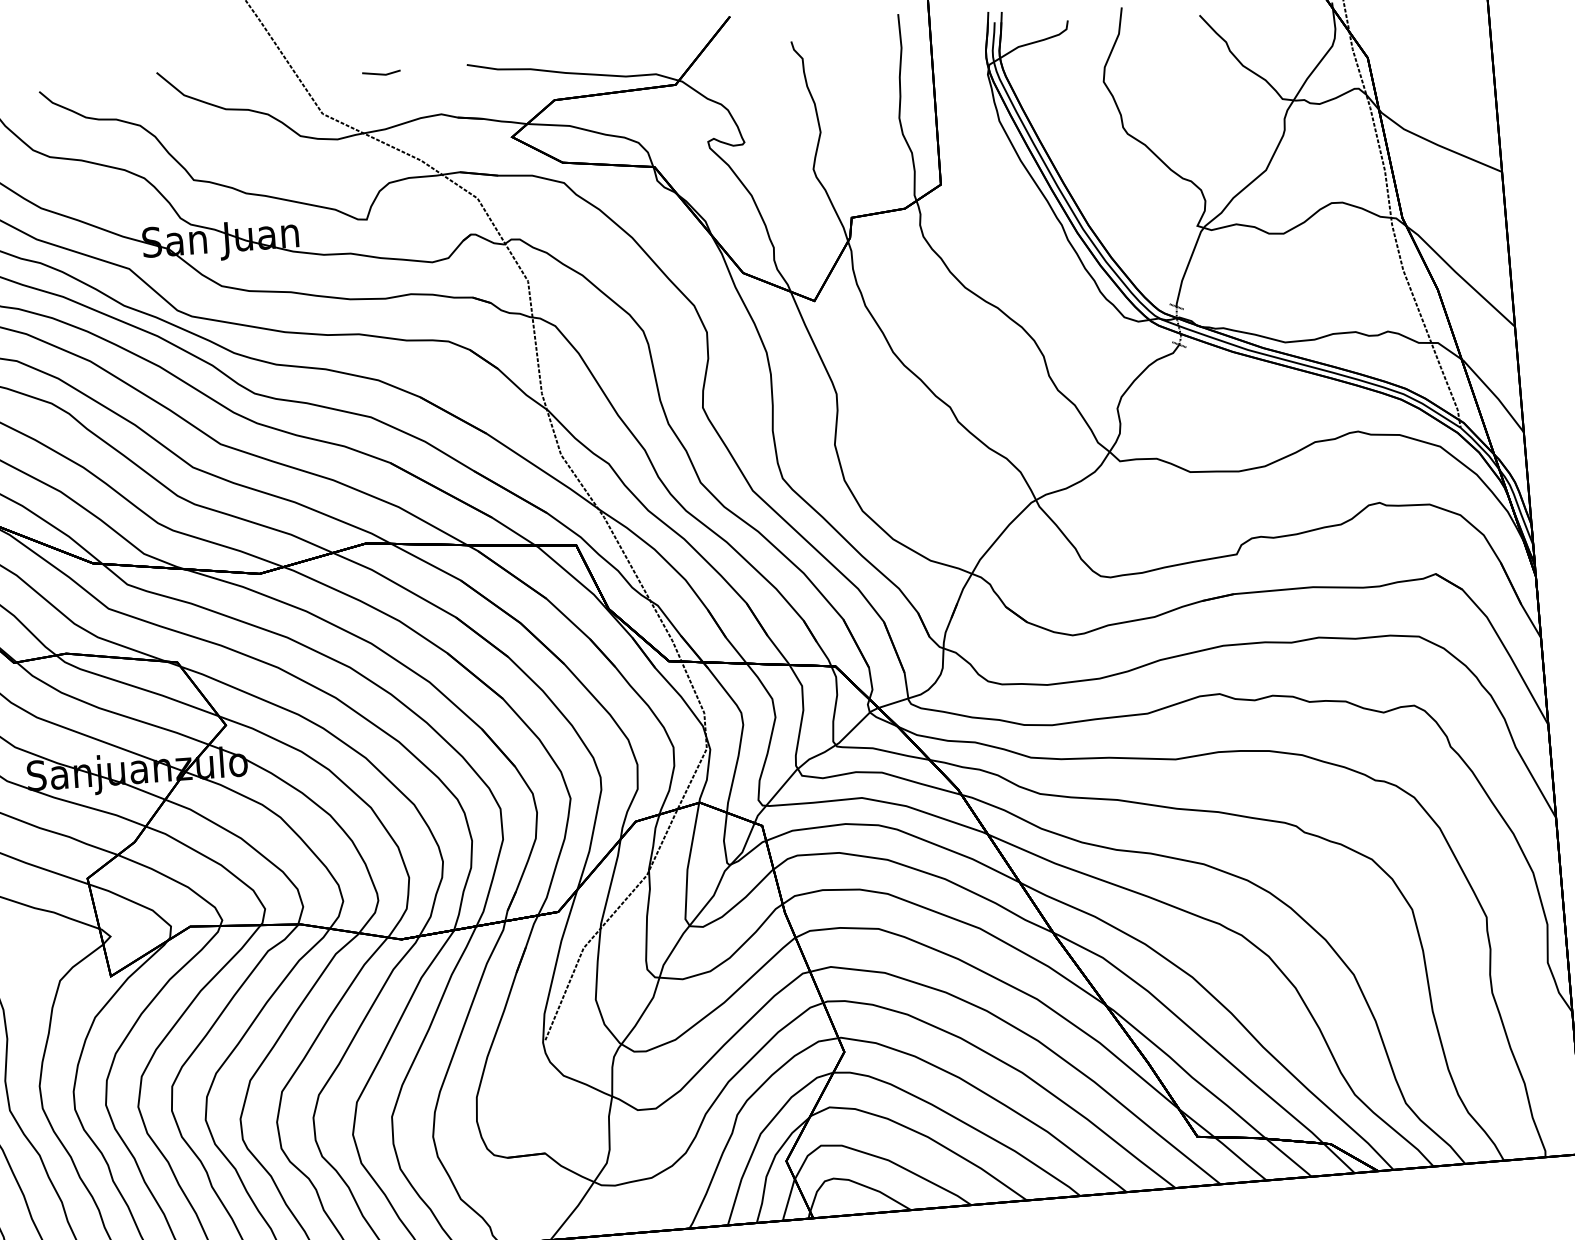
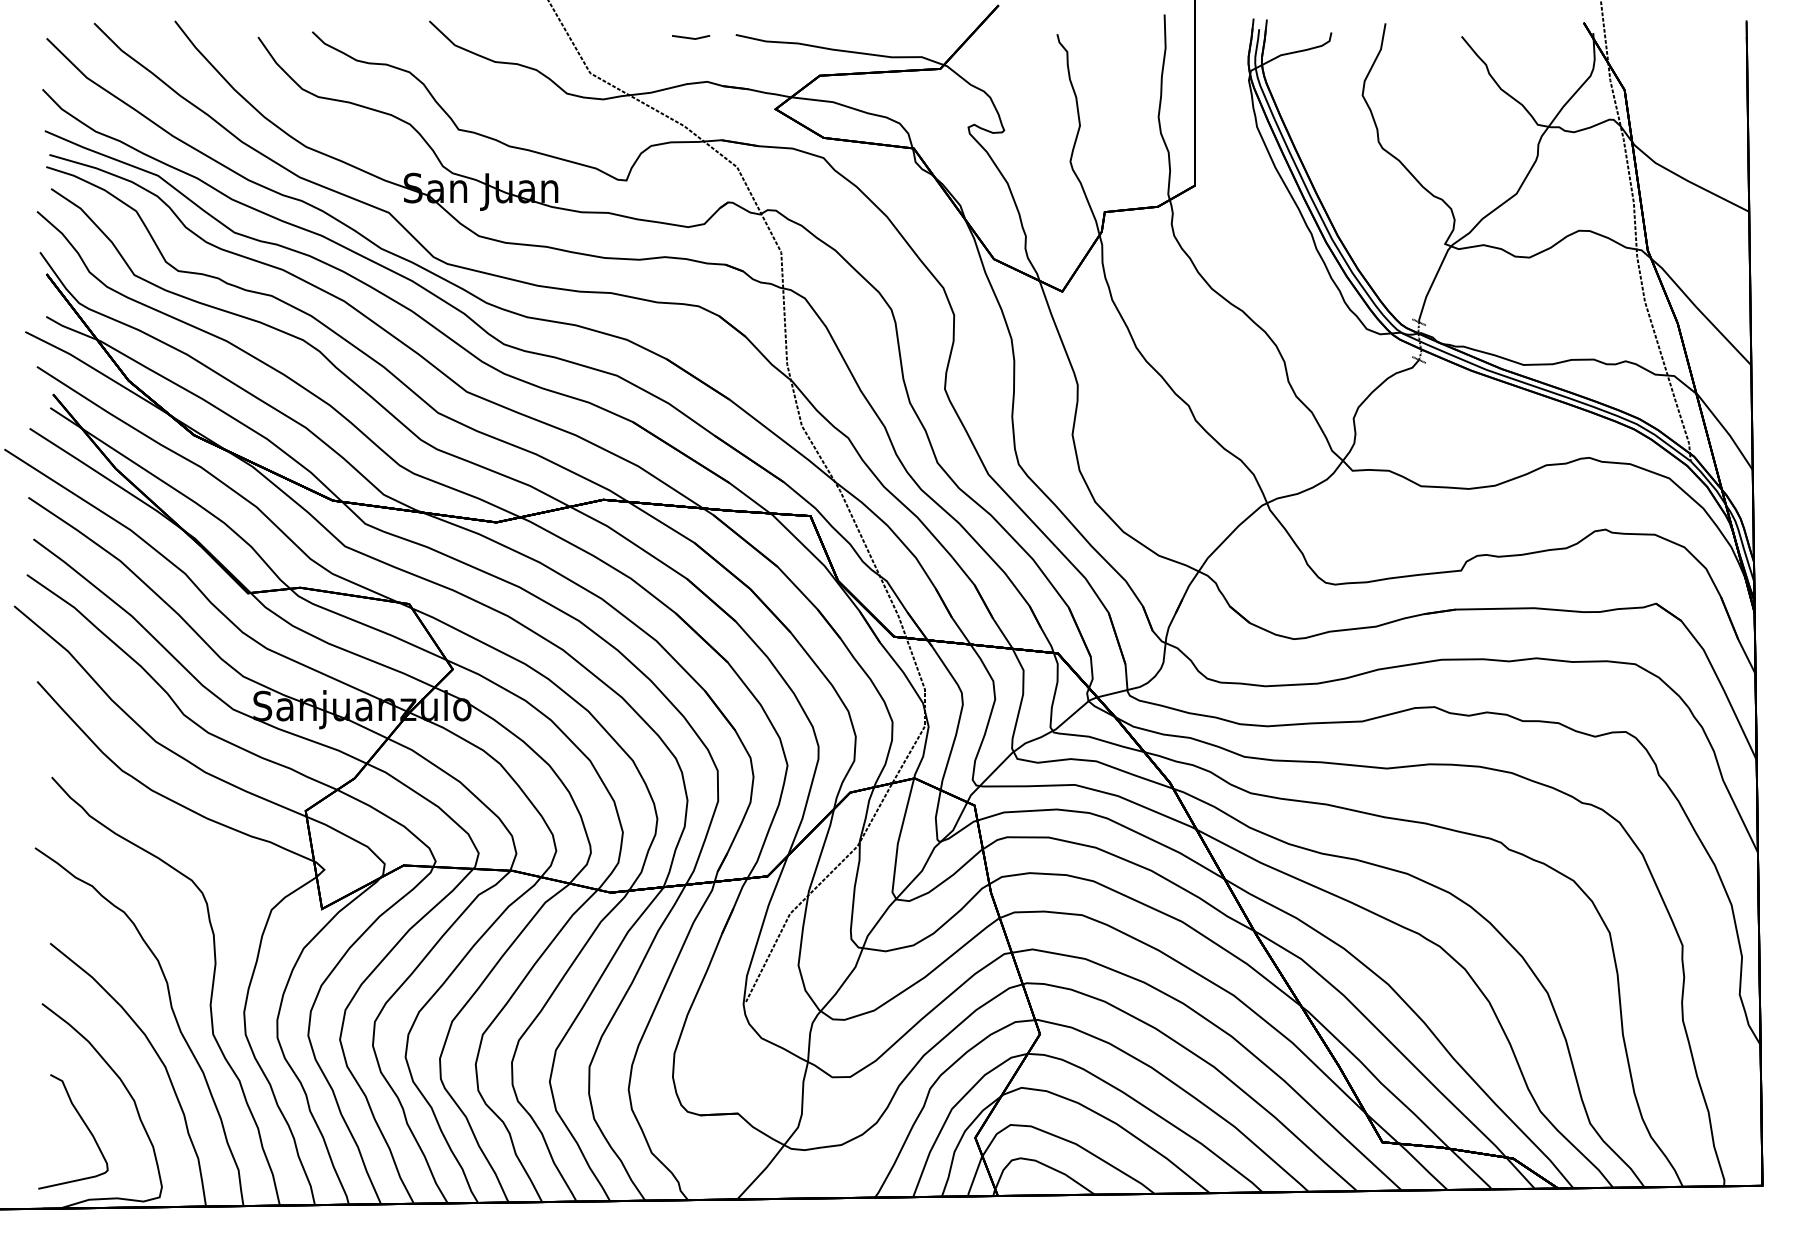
line: (381, 73) -> (691, 37), moved

